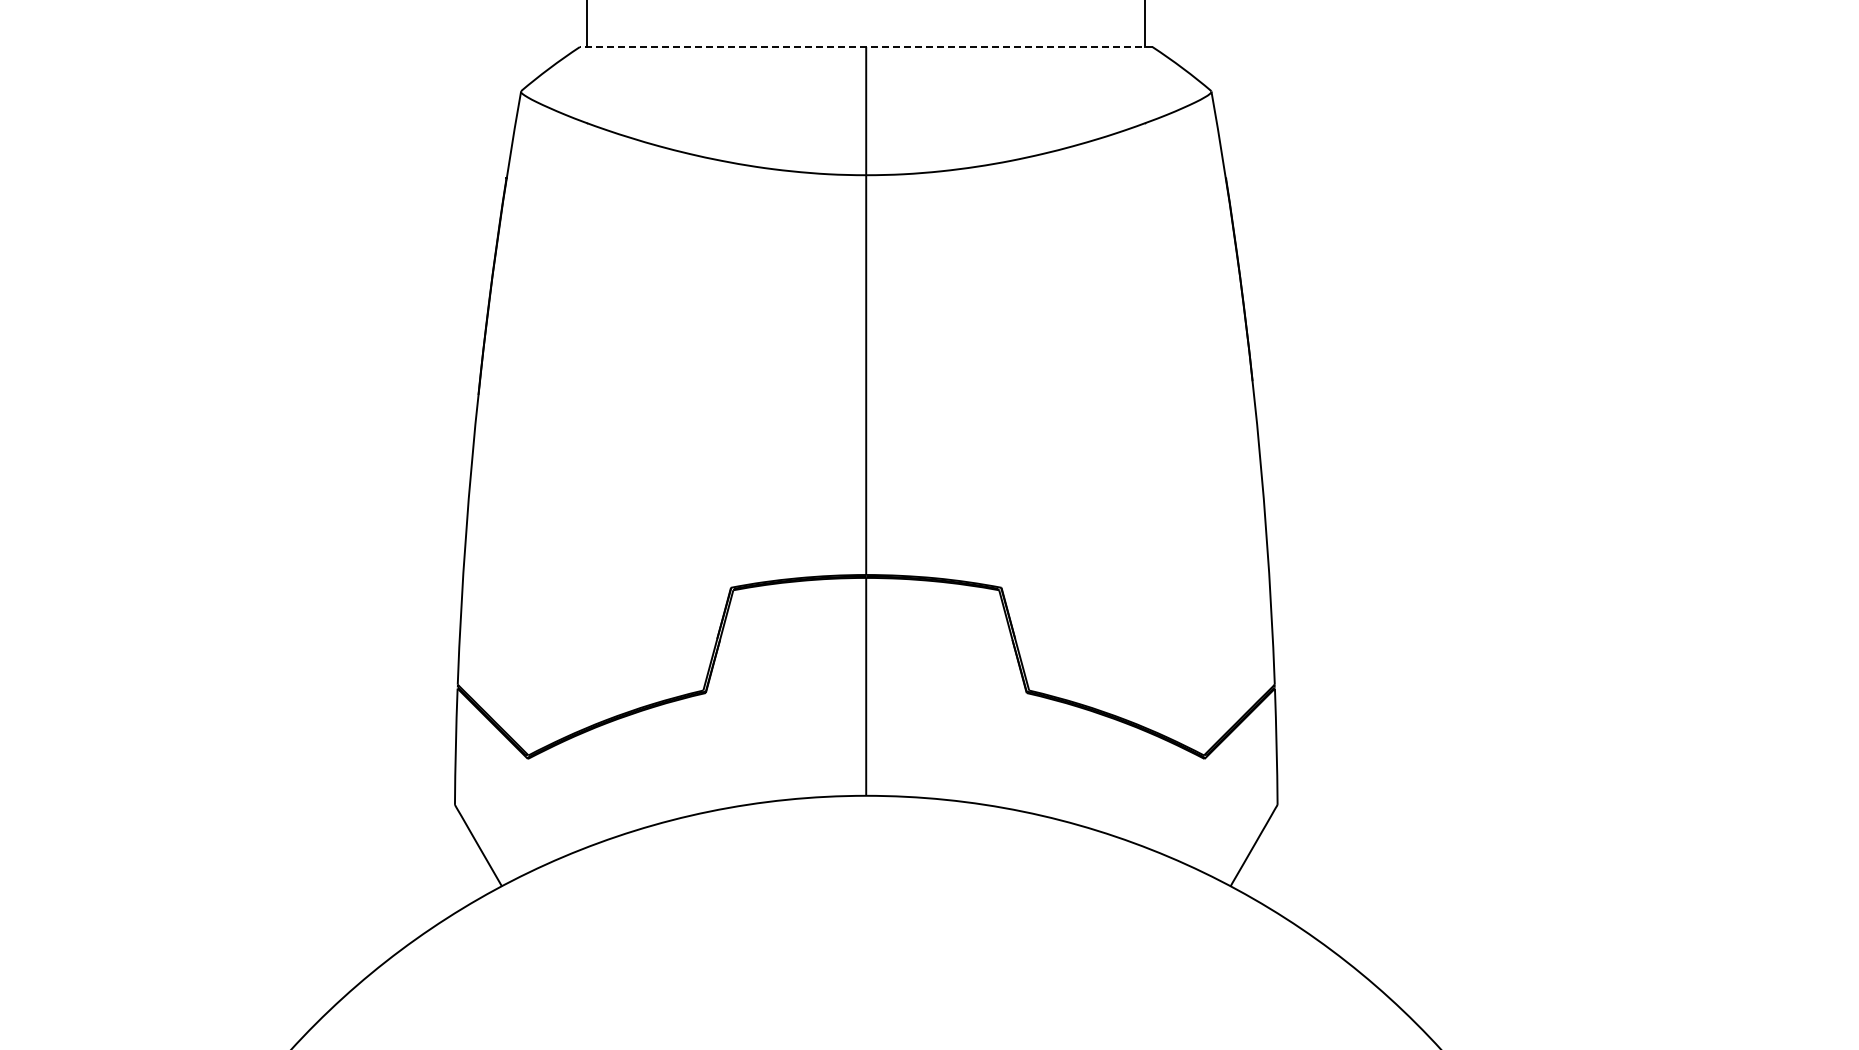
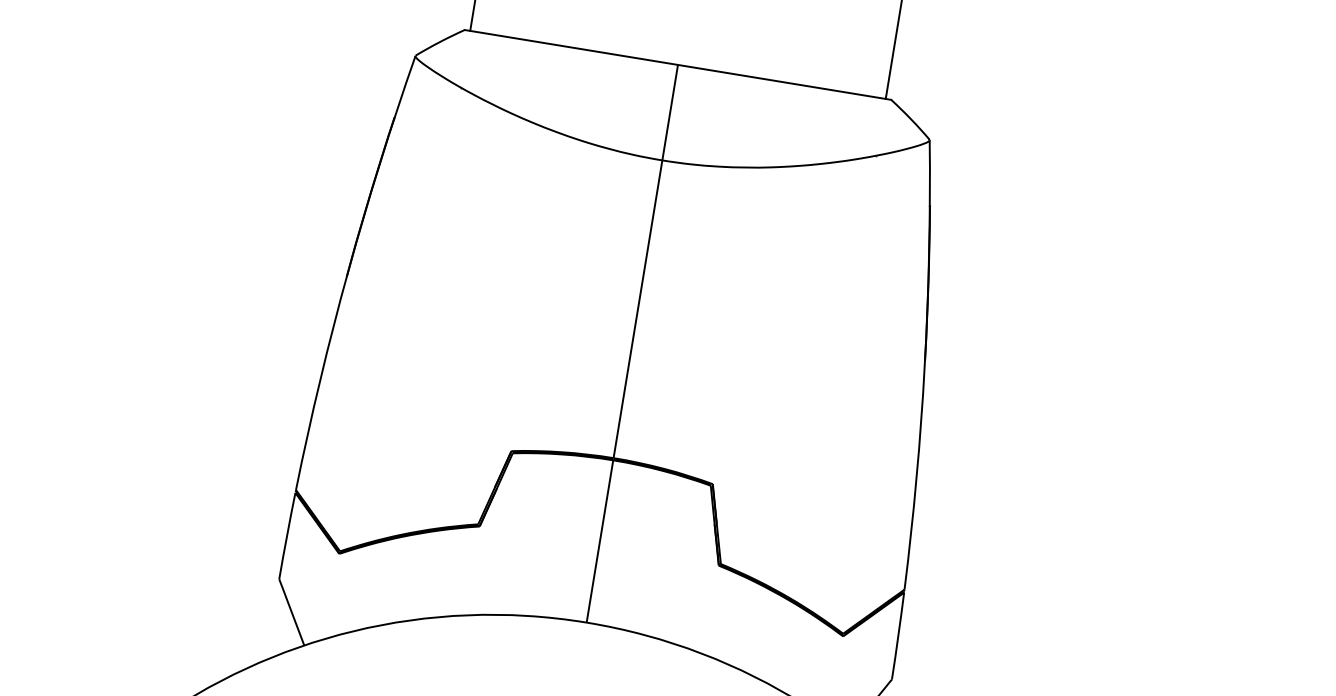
line: (865, 47) -> (677, 65), dashed -> solid

